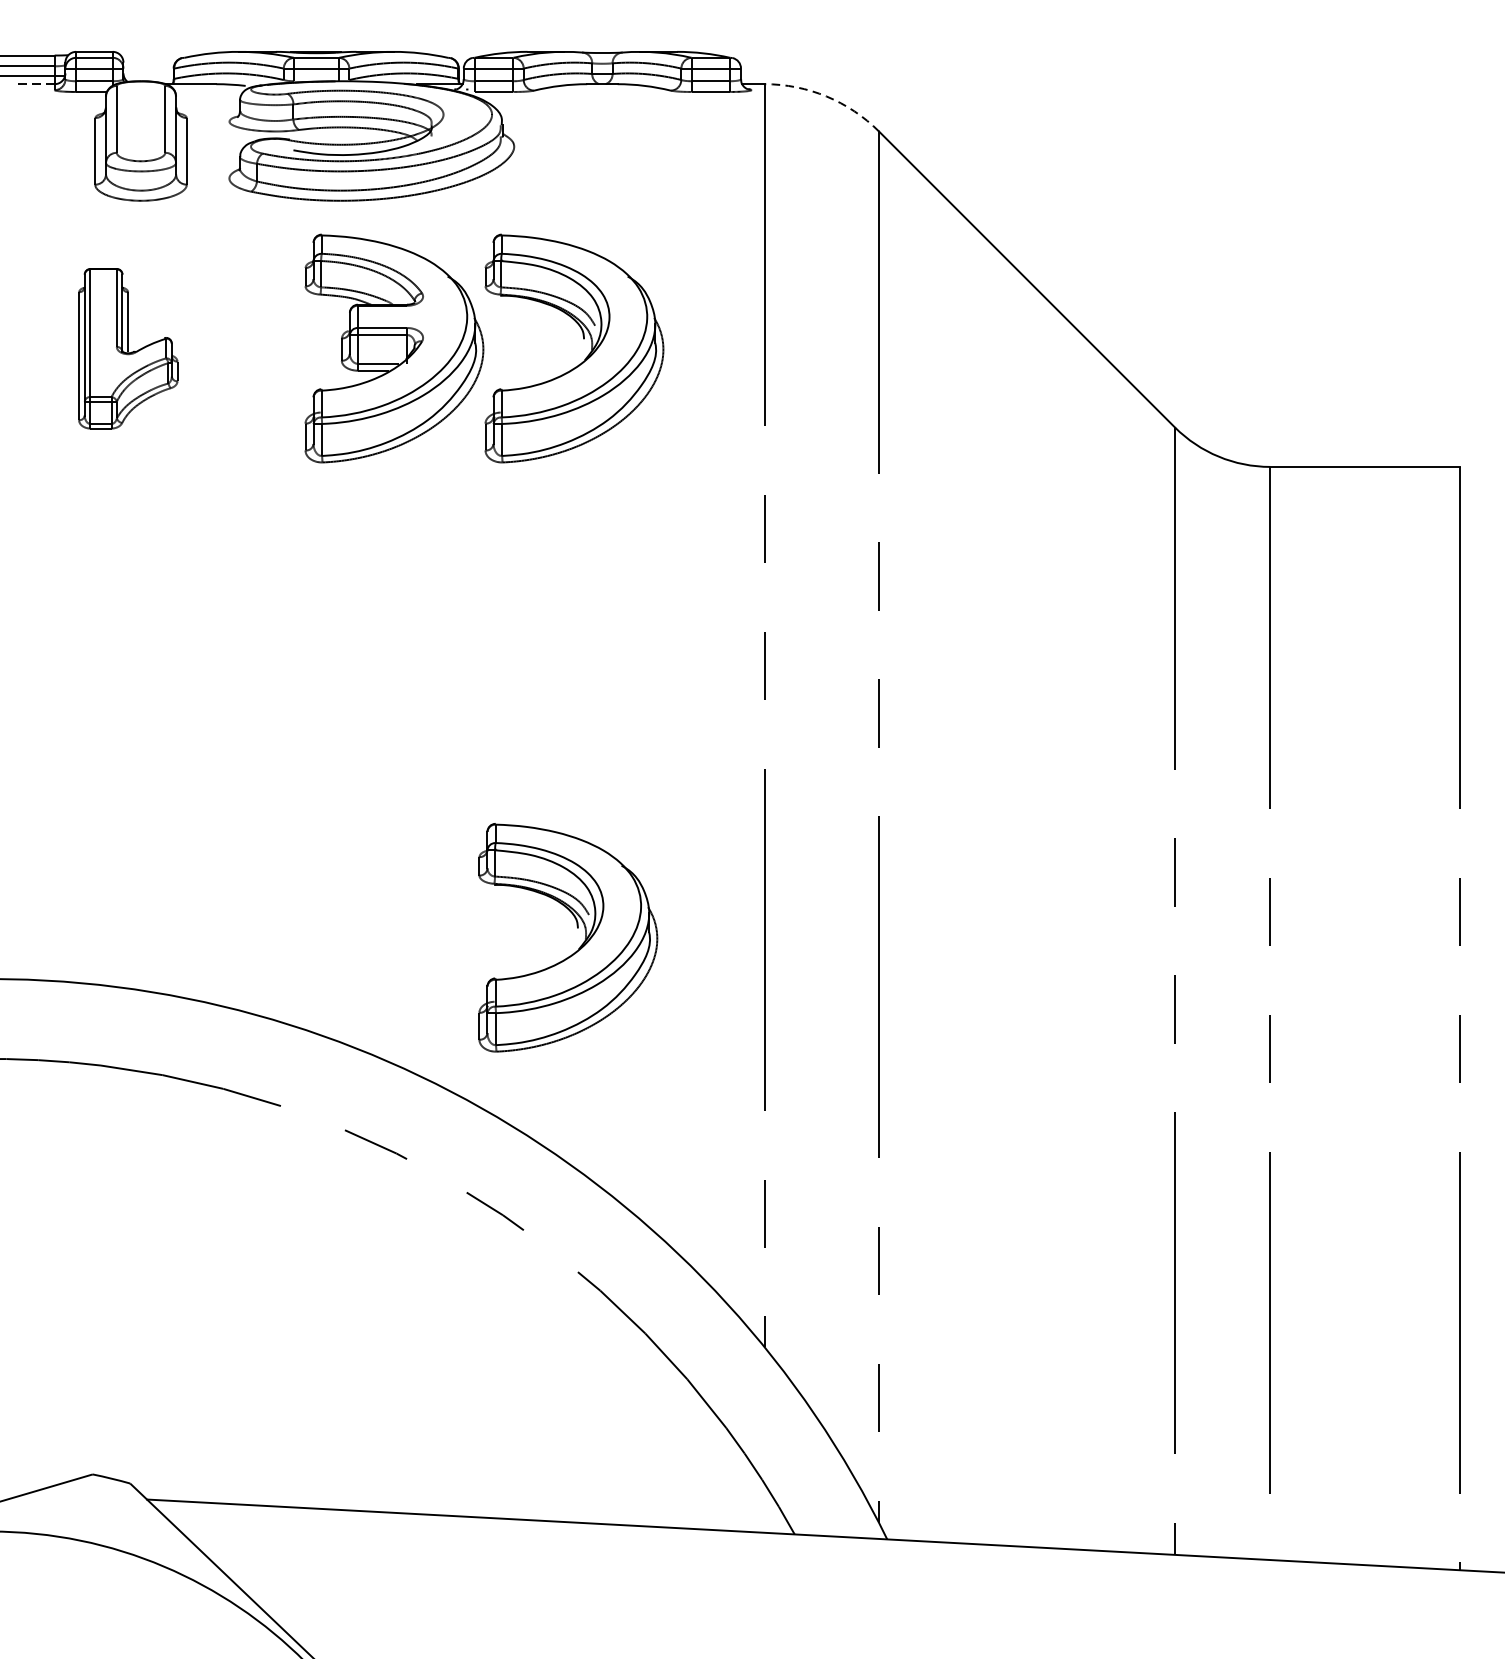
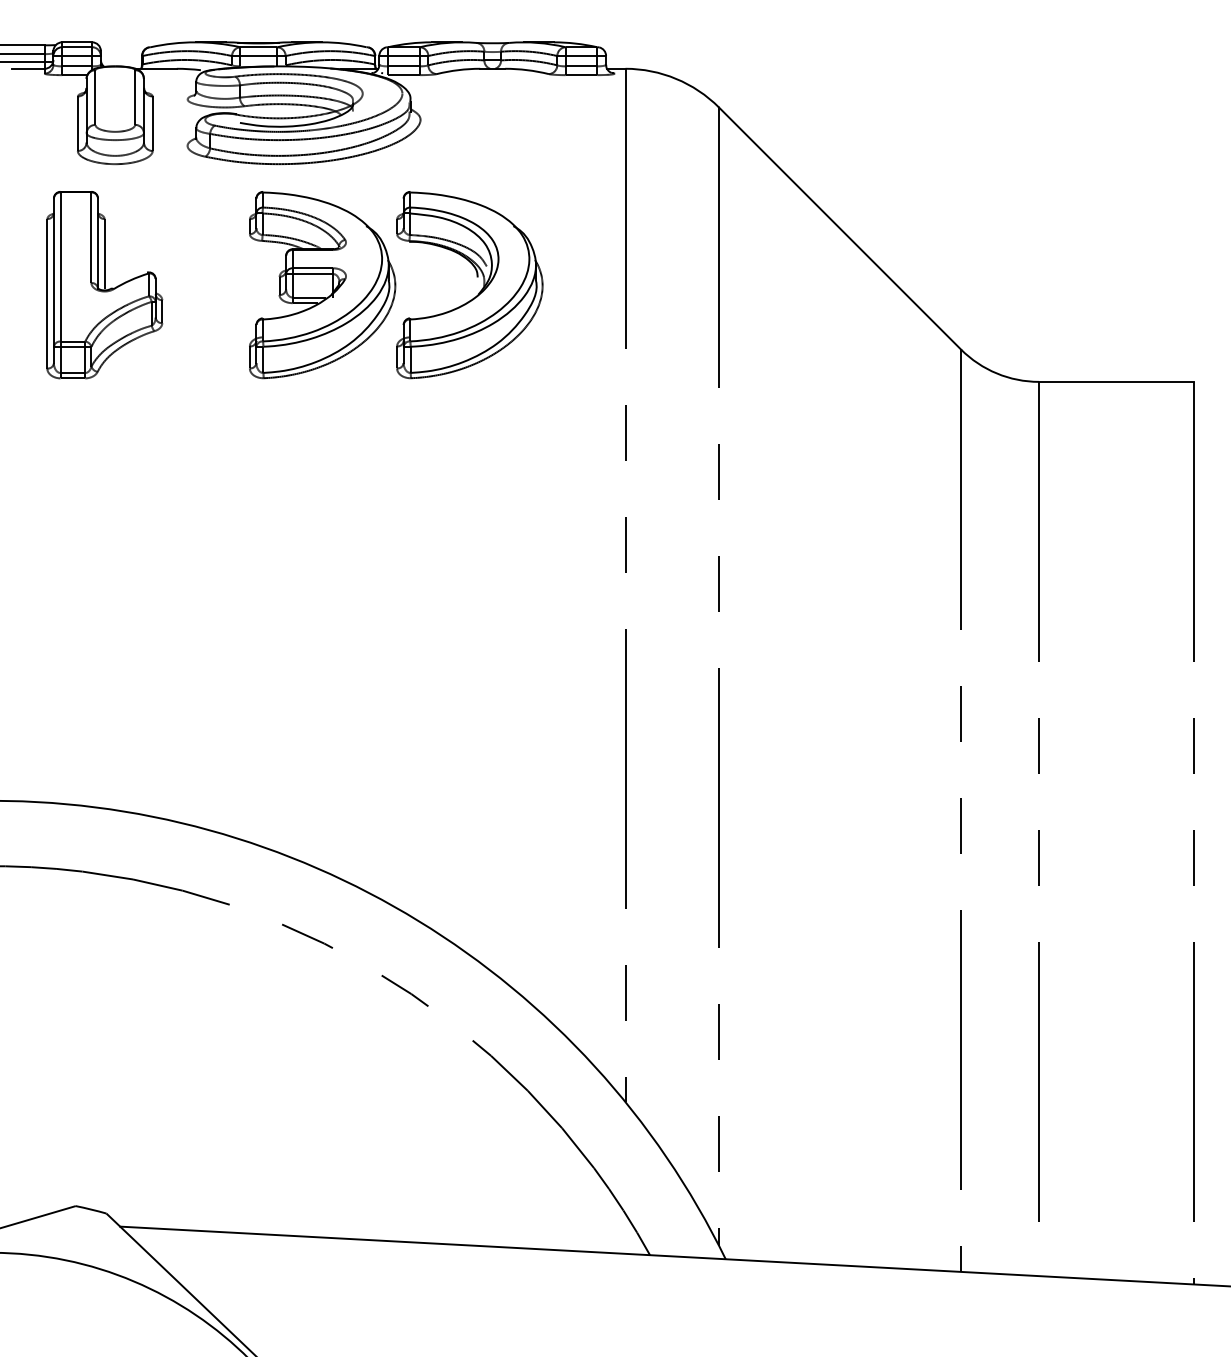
line: (33, 83) -> (27, 68), dashed -> solid
arc: (827, 96) -> (676, 78), dashed -> solid
part: (127, 349) -> (104, 285), size x1.43
part: (576, 928) -> (471, 759), removed

